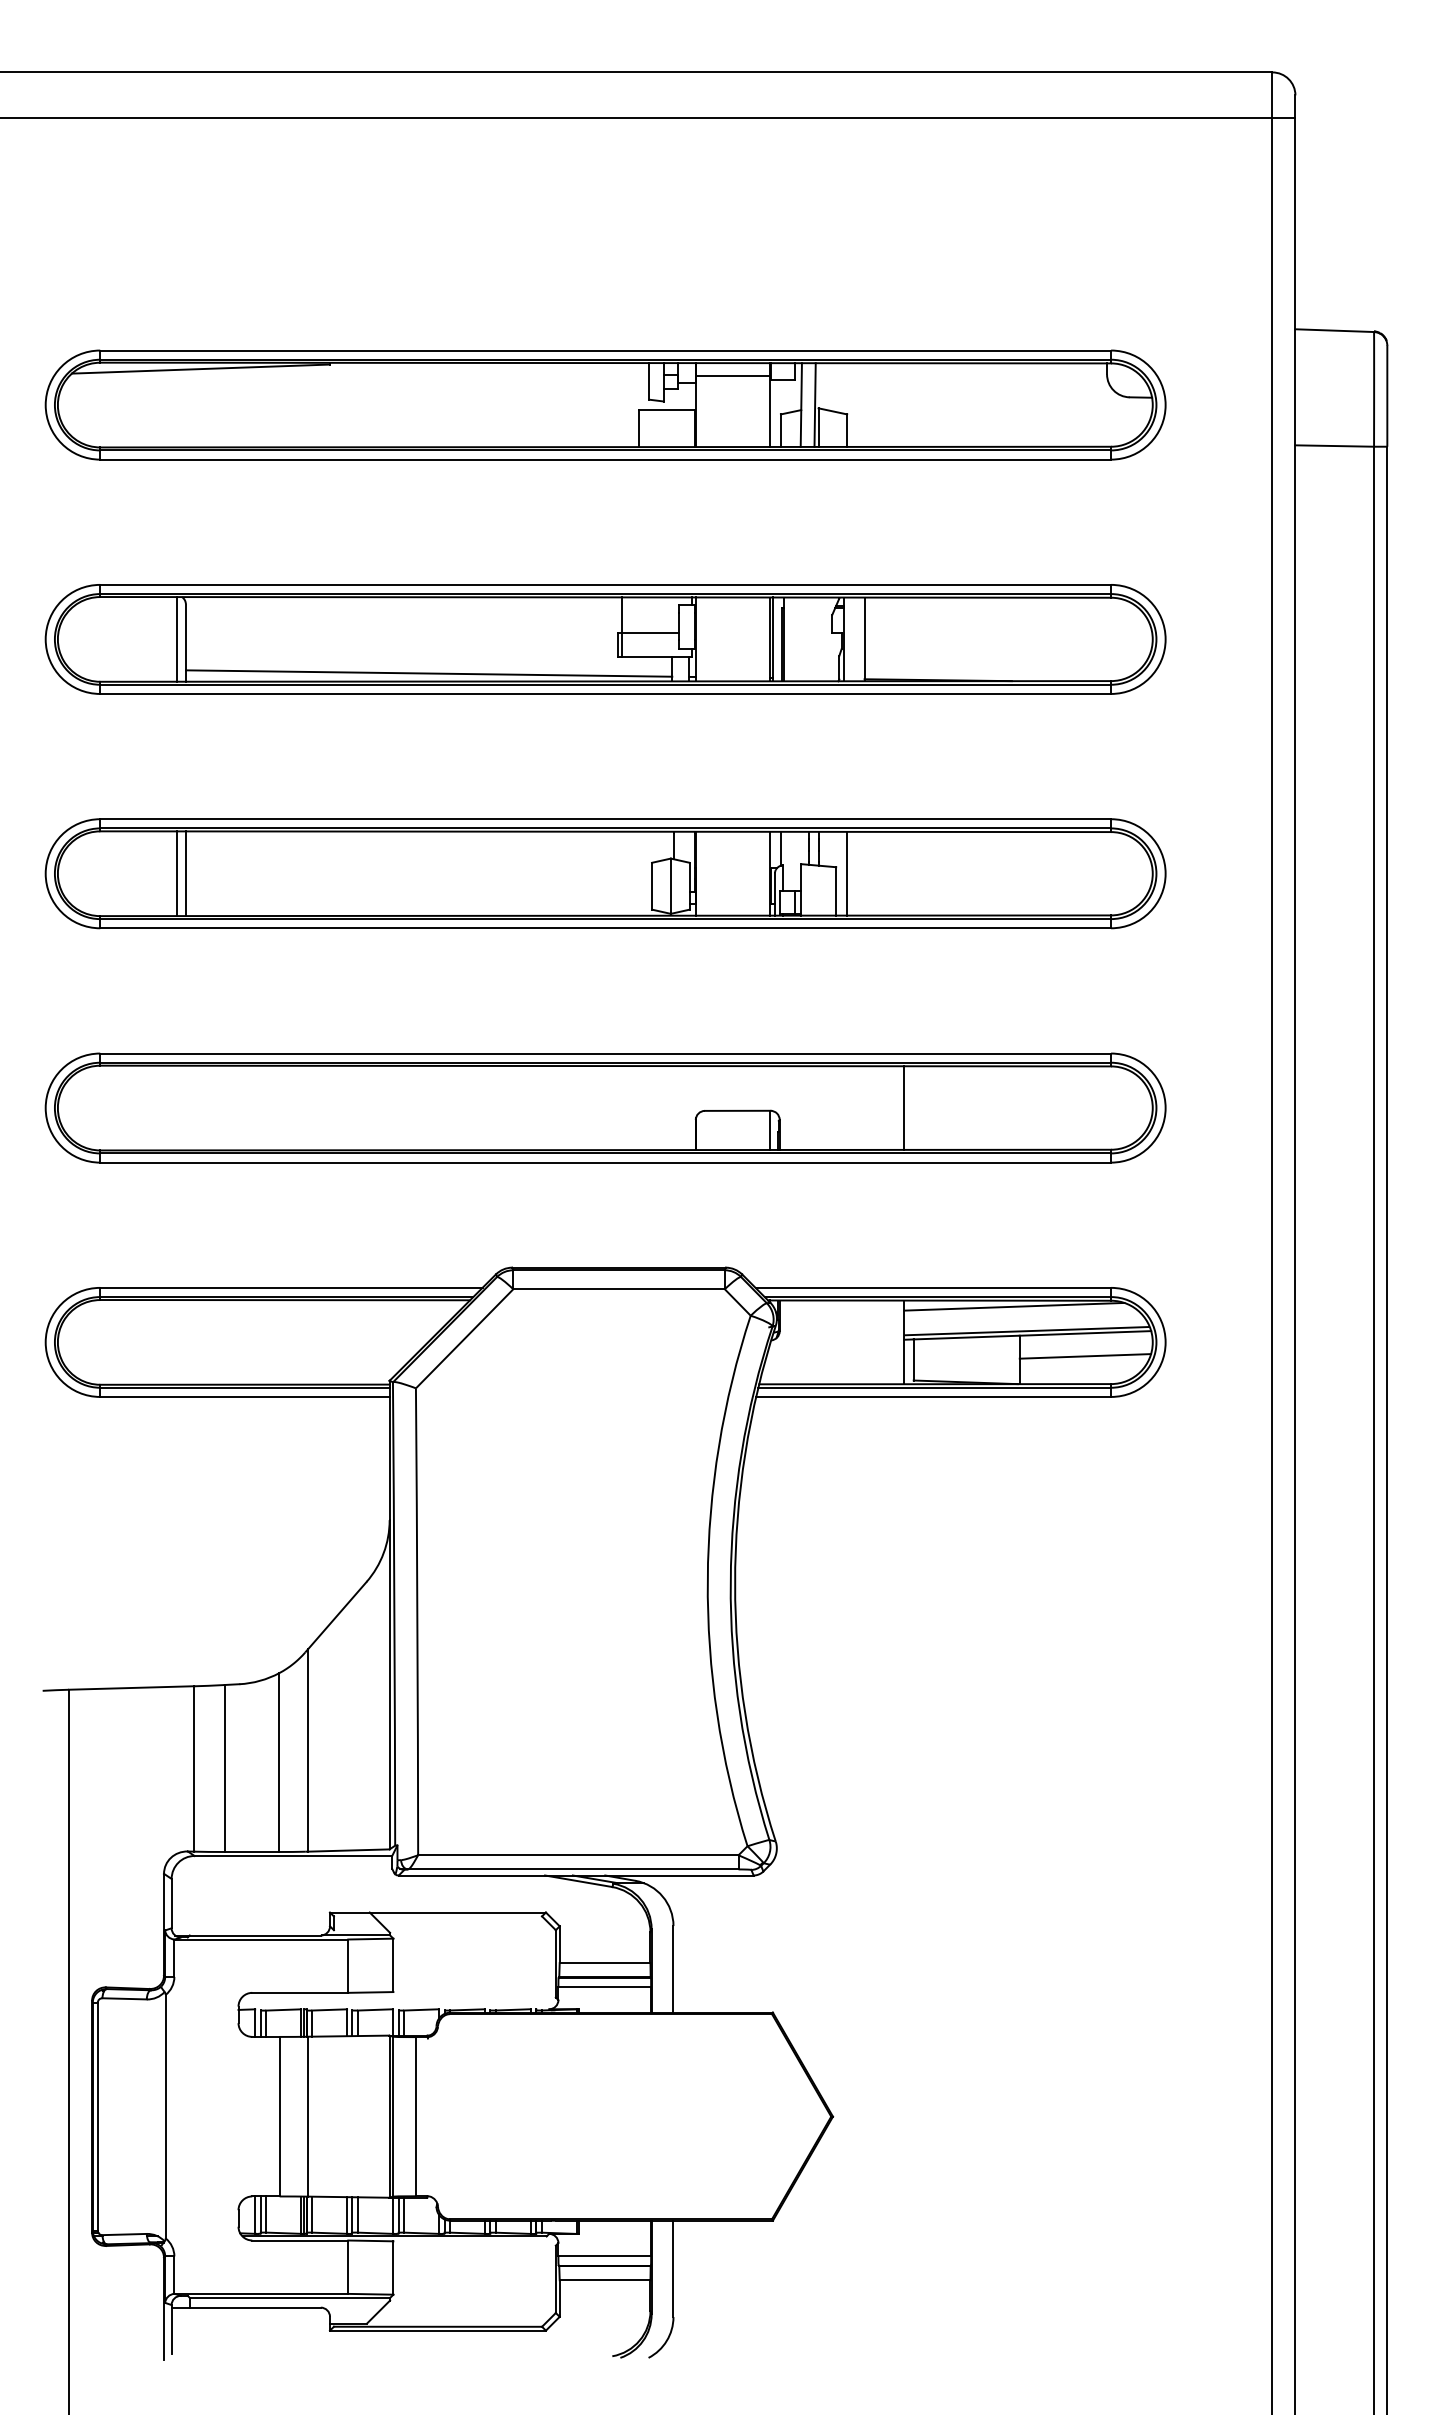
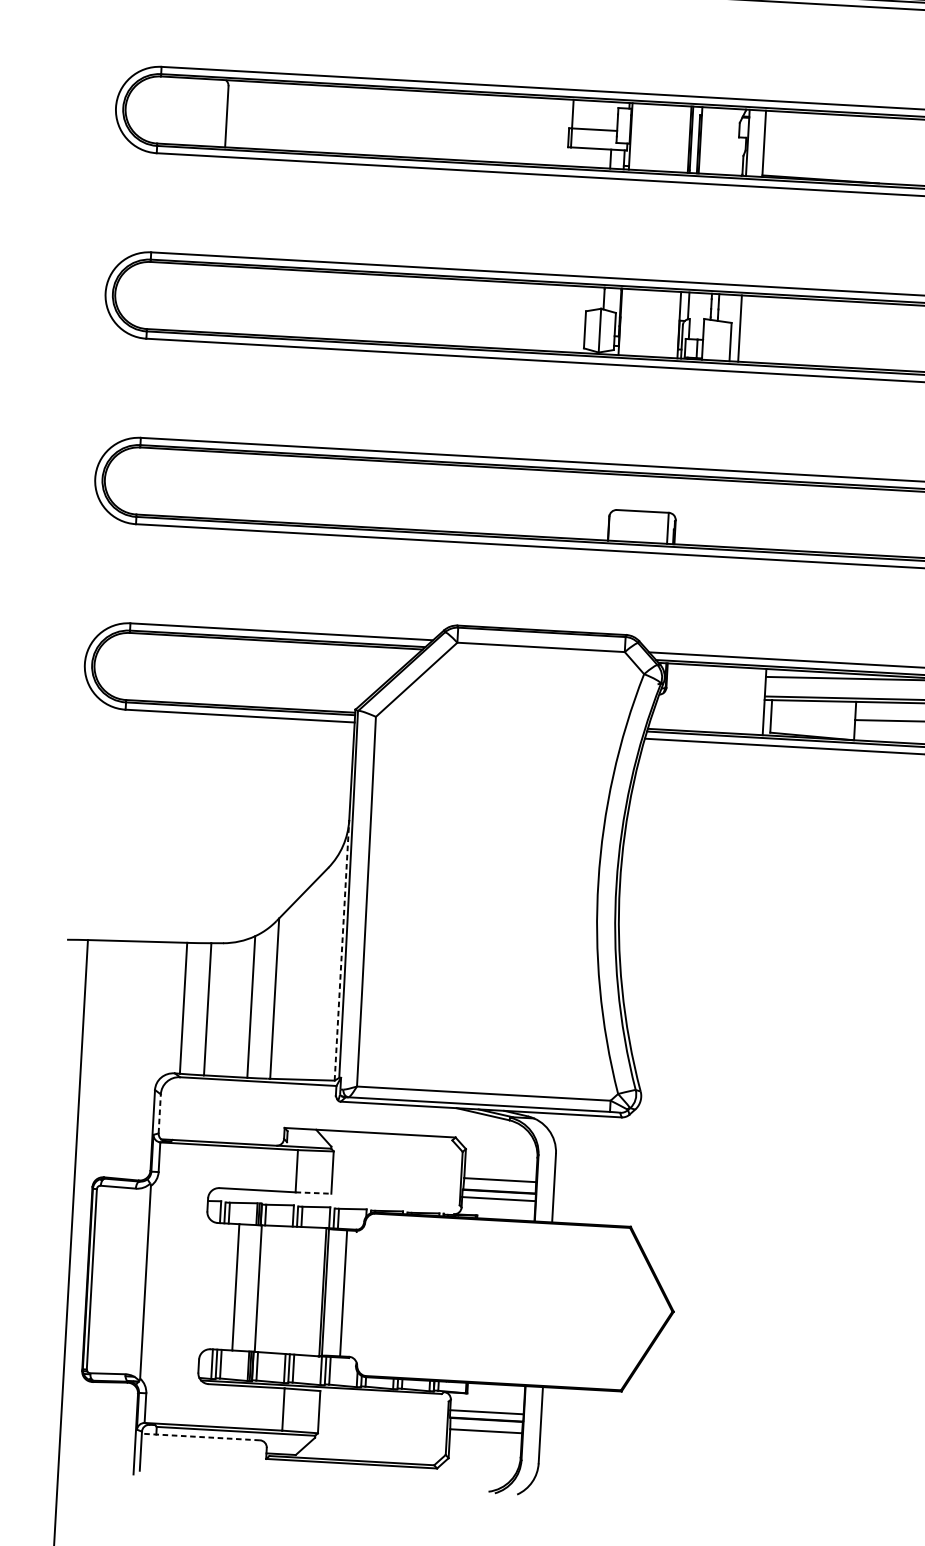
line: (176, 639) -> (219, 113), removed
line: (428, 673) -> (417, 151), removed
line: (176, 873) -> (209, 298), removed
line: (185, 873) -> (216, 299), removed
line: (904, 1107) -> (775, 516), removed
line: (389, 1684) -> (341, 950), solid -> dashed
line: (171, 1903) -> (159, 1113), solid -> dashed
line: (370, 1992) -> (313, 1193), solid -> dashed
line: (246, 2307) -> (201, 1436), solid -> dashed

